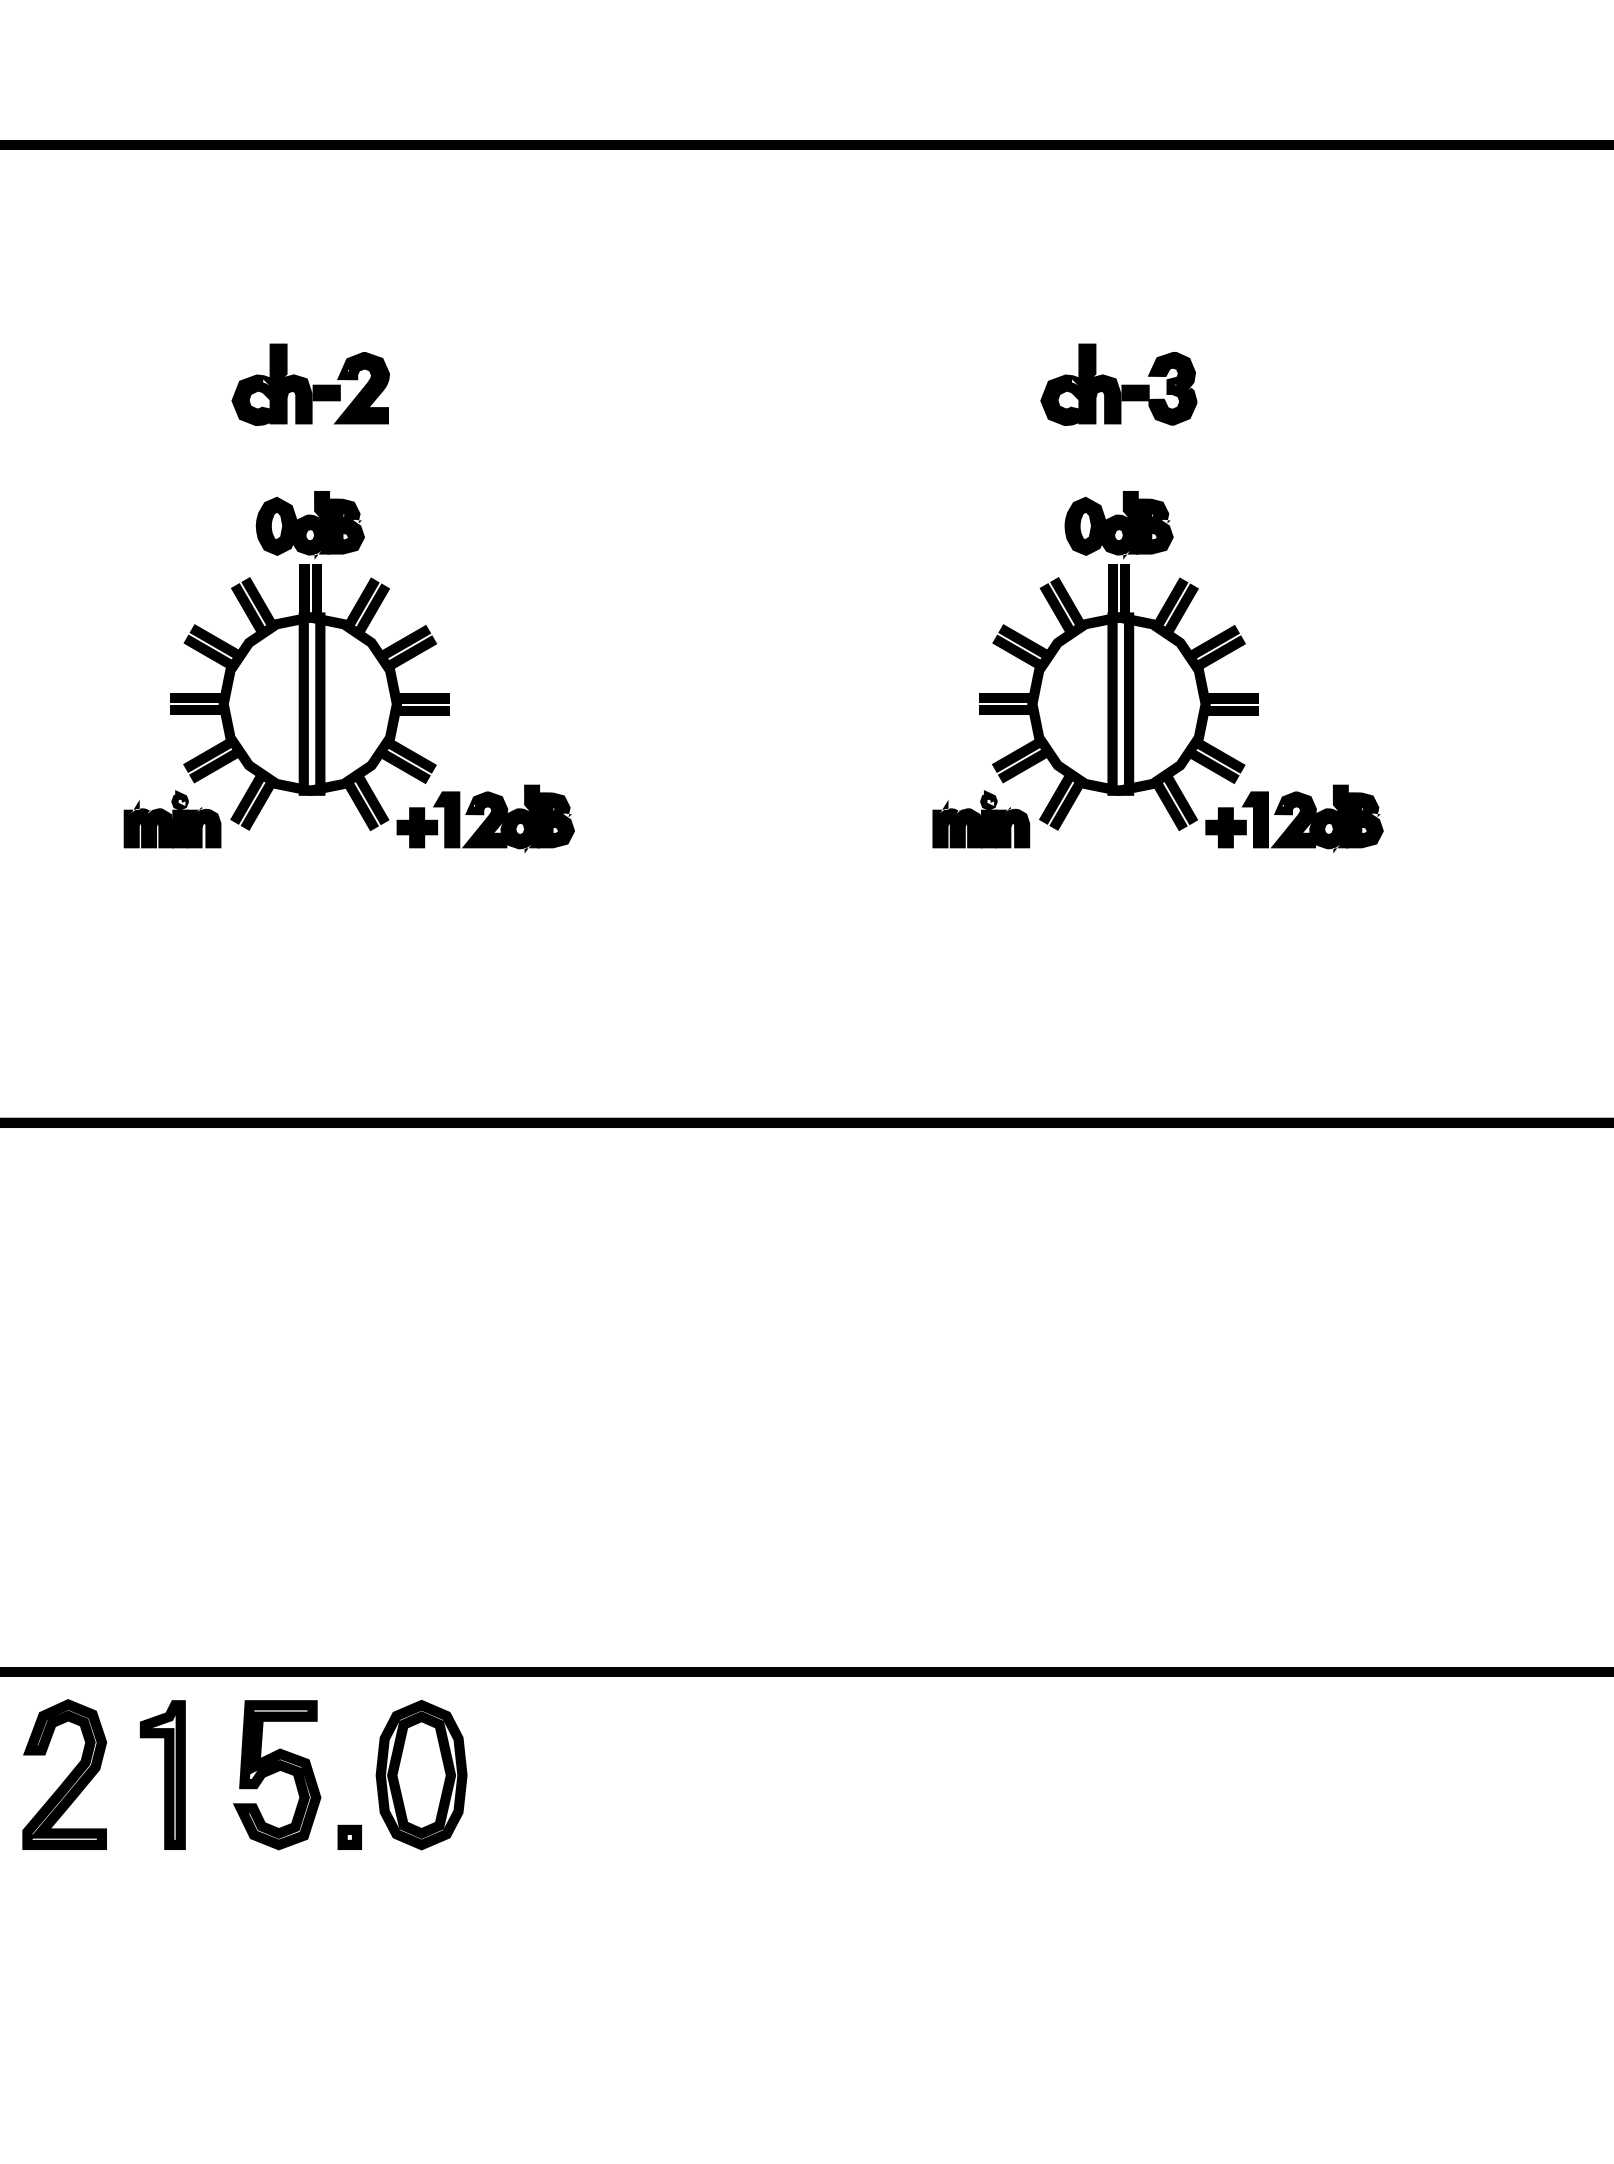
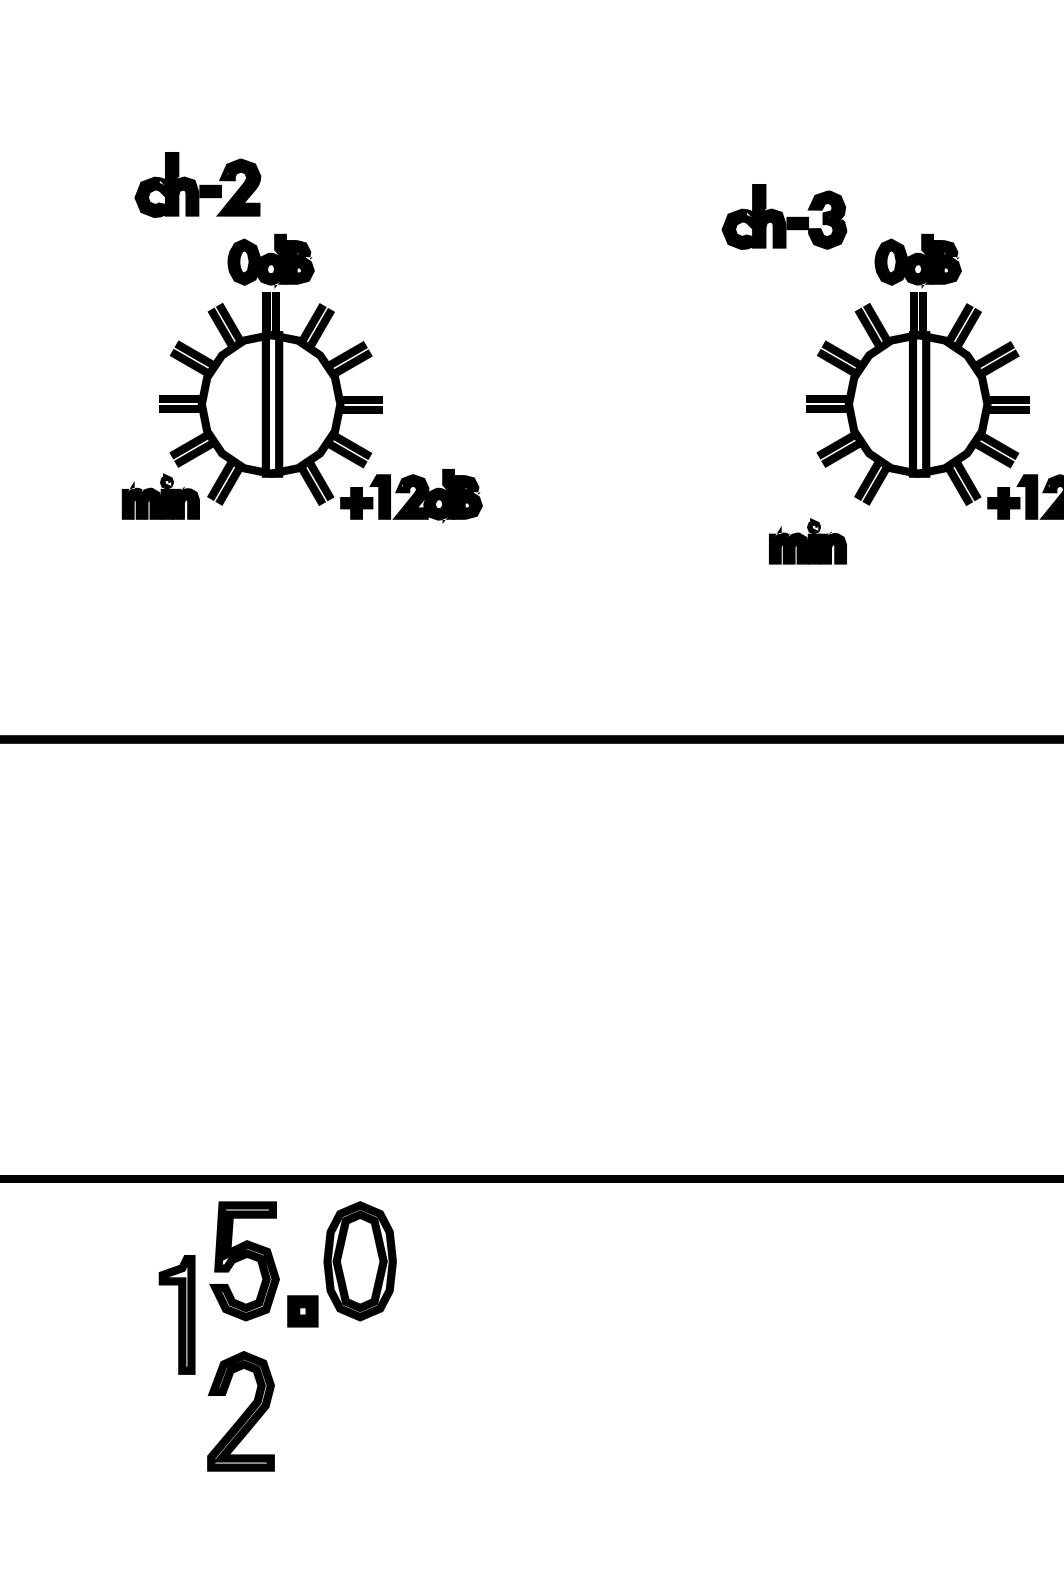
part: (310, 384) -> (197, 184), moved
part: (1118, 384) -> (784, 216), moved
part: (981, 819) -> (808, 541), moved
part: (64, 1774) -> (240, 1411), moved
part: (162, 1774) -> (176, 1314), moved
part: (349, 1836) -> (302, 1310), size x1.6

